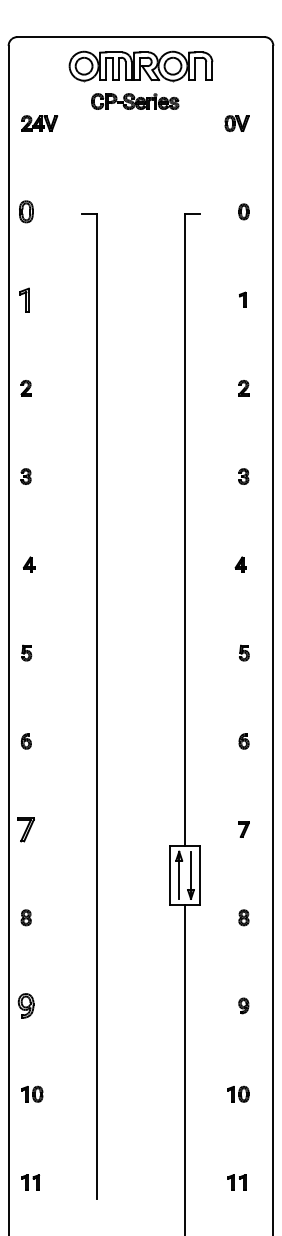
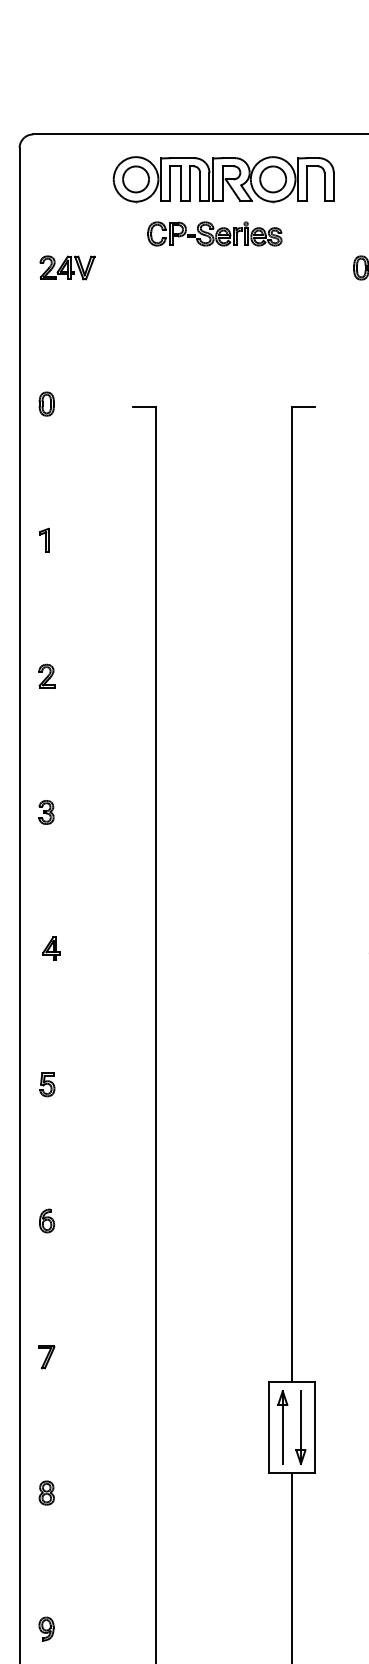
part: (25, 211) -> (45, 403), size x0.71
part: (24, 299) -> (44, 539), size x0.62
part: (26, 829) -> (47, 1356), size x0.62
part: (25, 1005) -> (45, 1628), size x0.62

